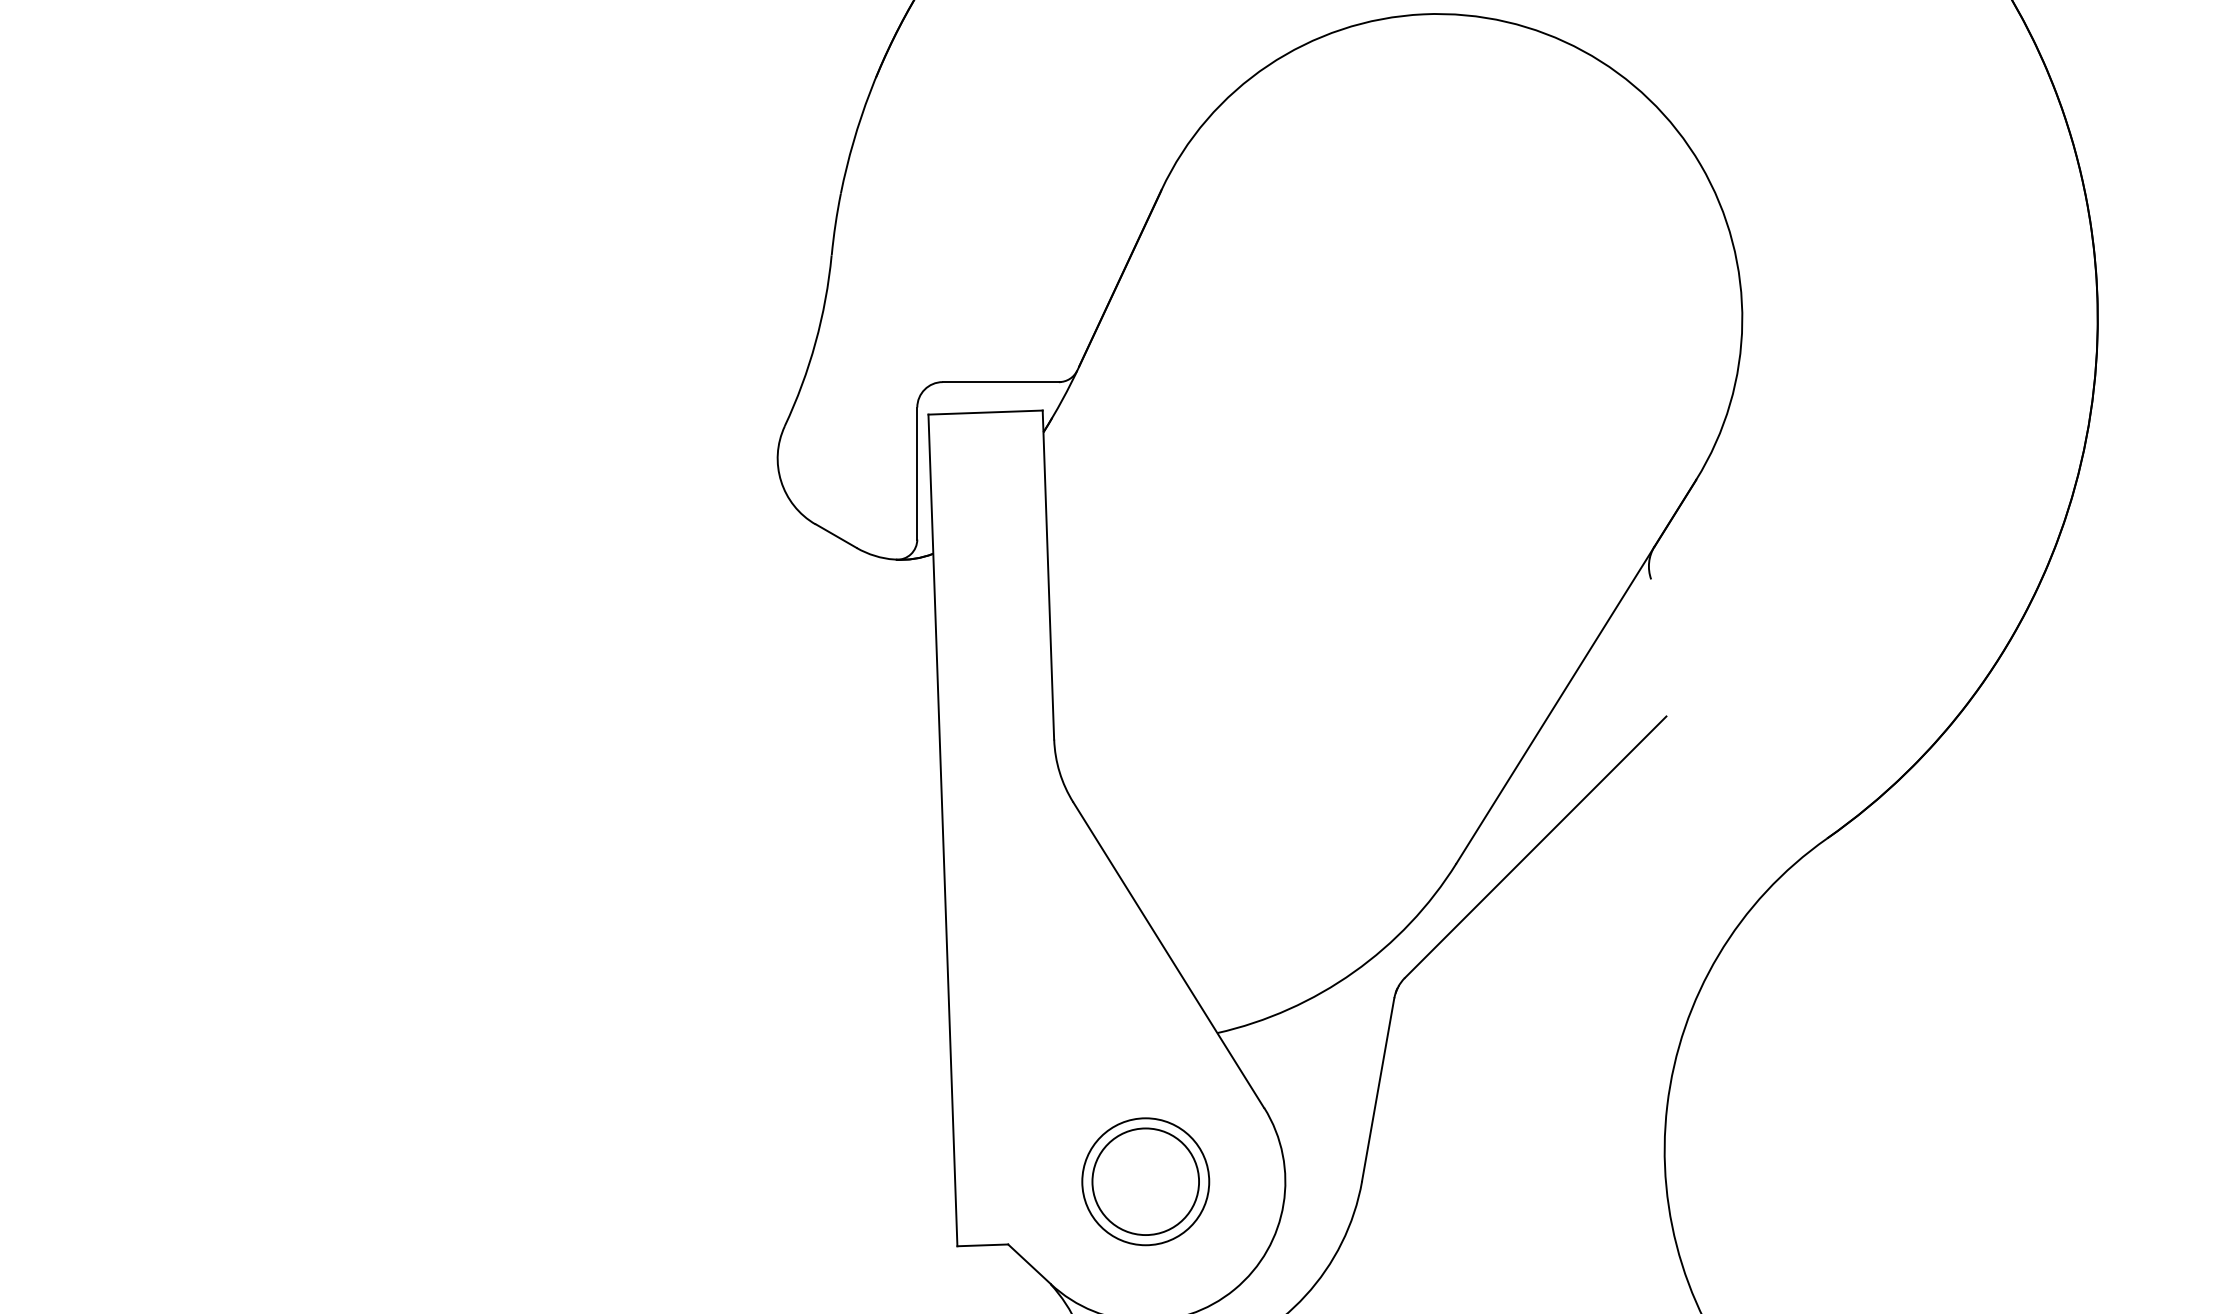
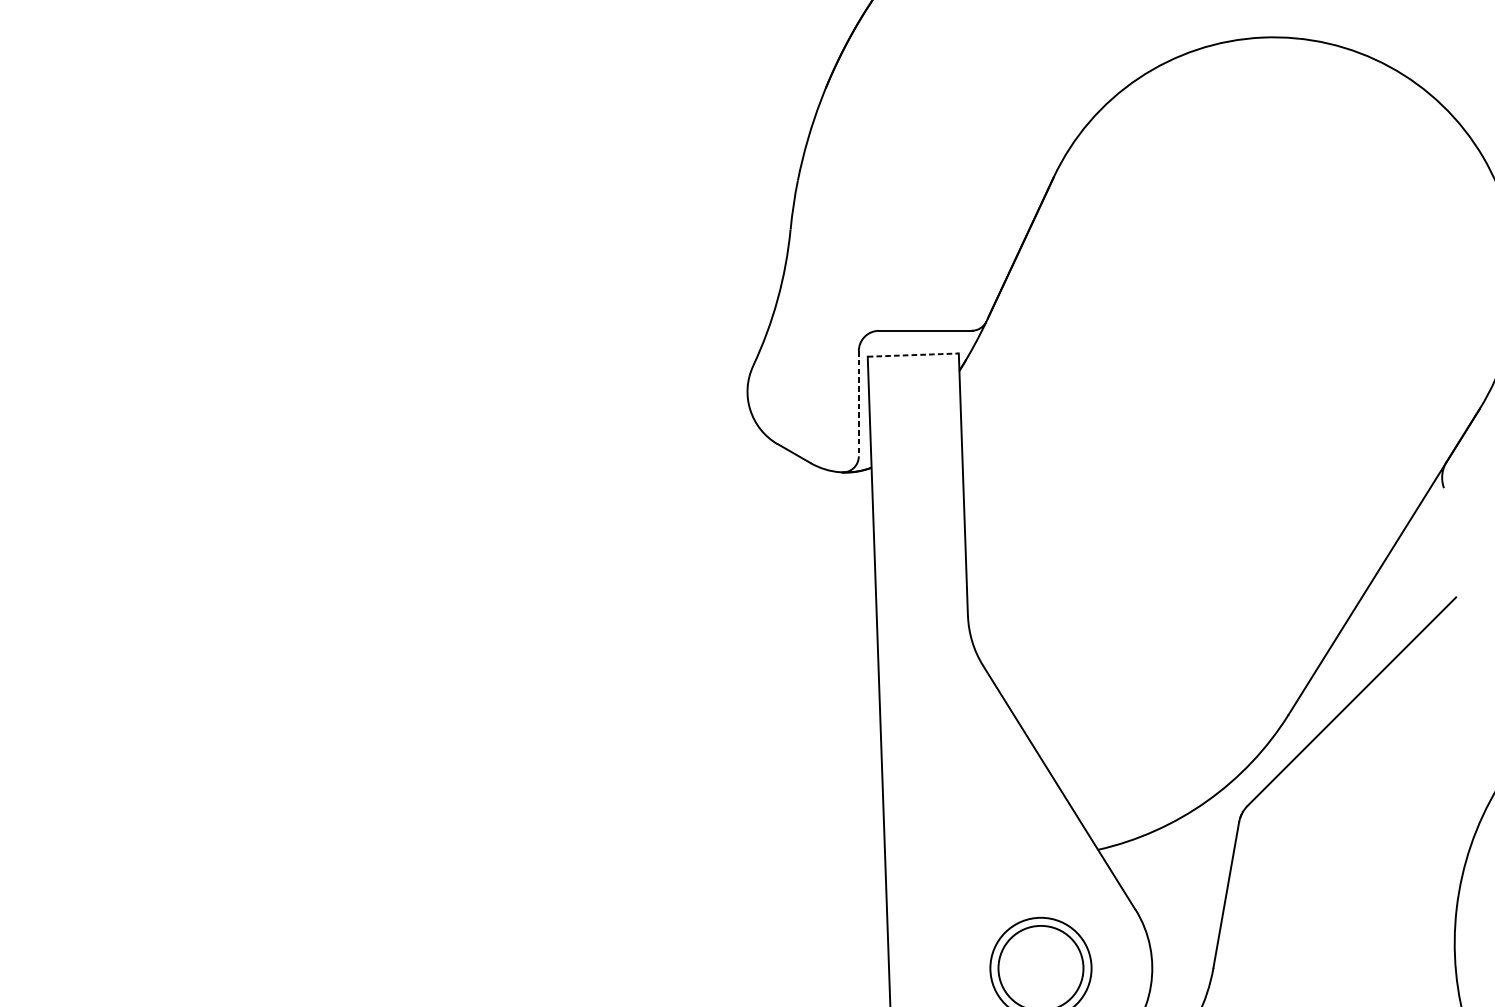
line: (986, 412) -> (914, 355), solid -> dashed
line: (917, 474) -> (858, 404), solid -> dashed

